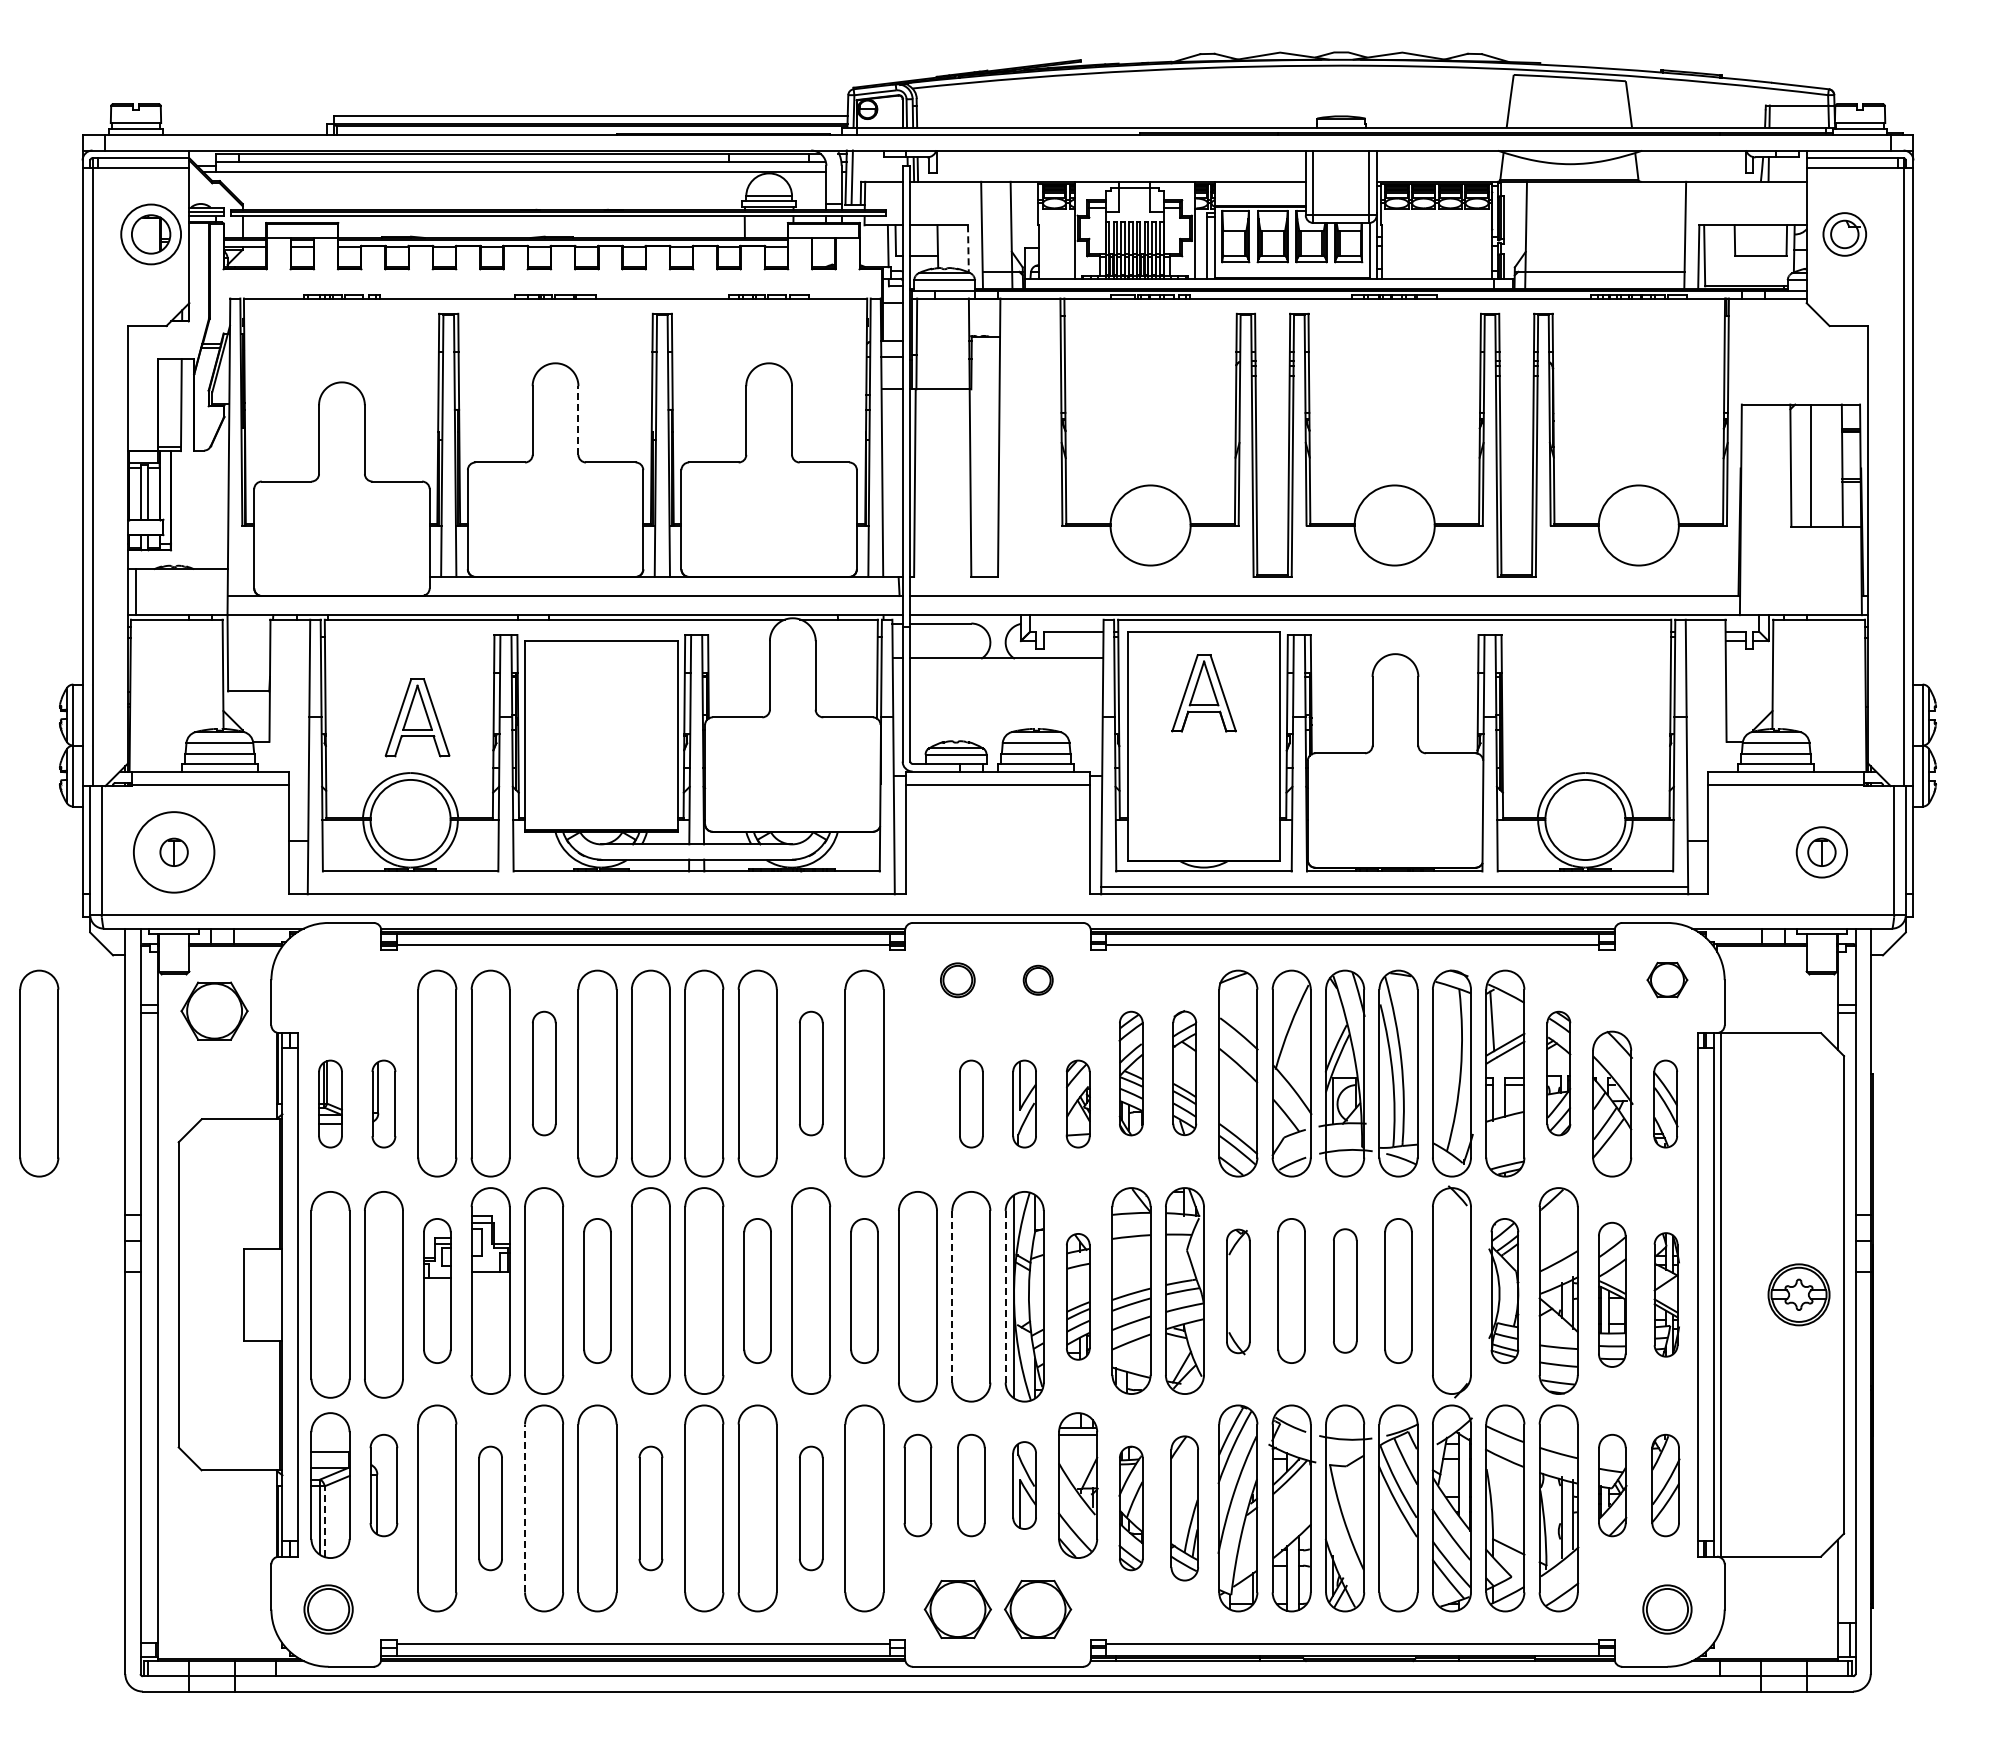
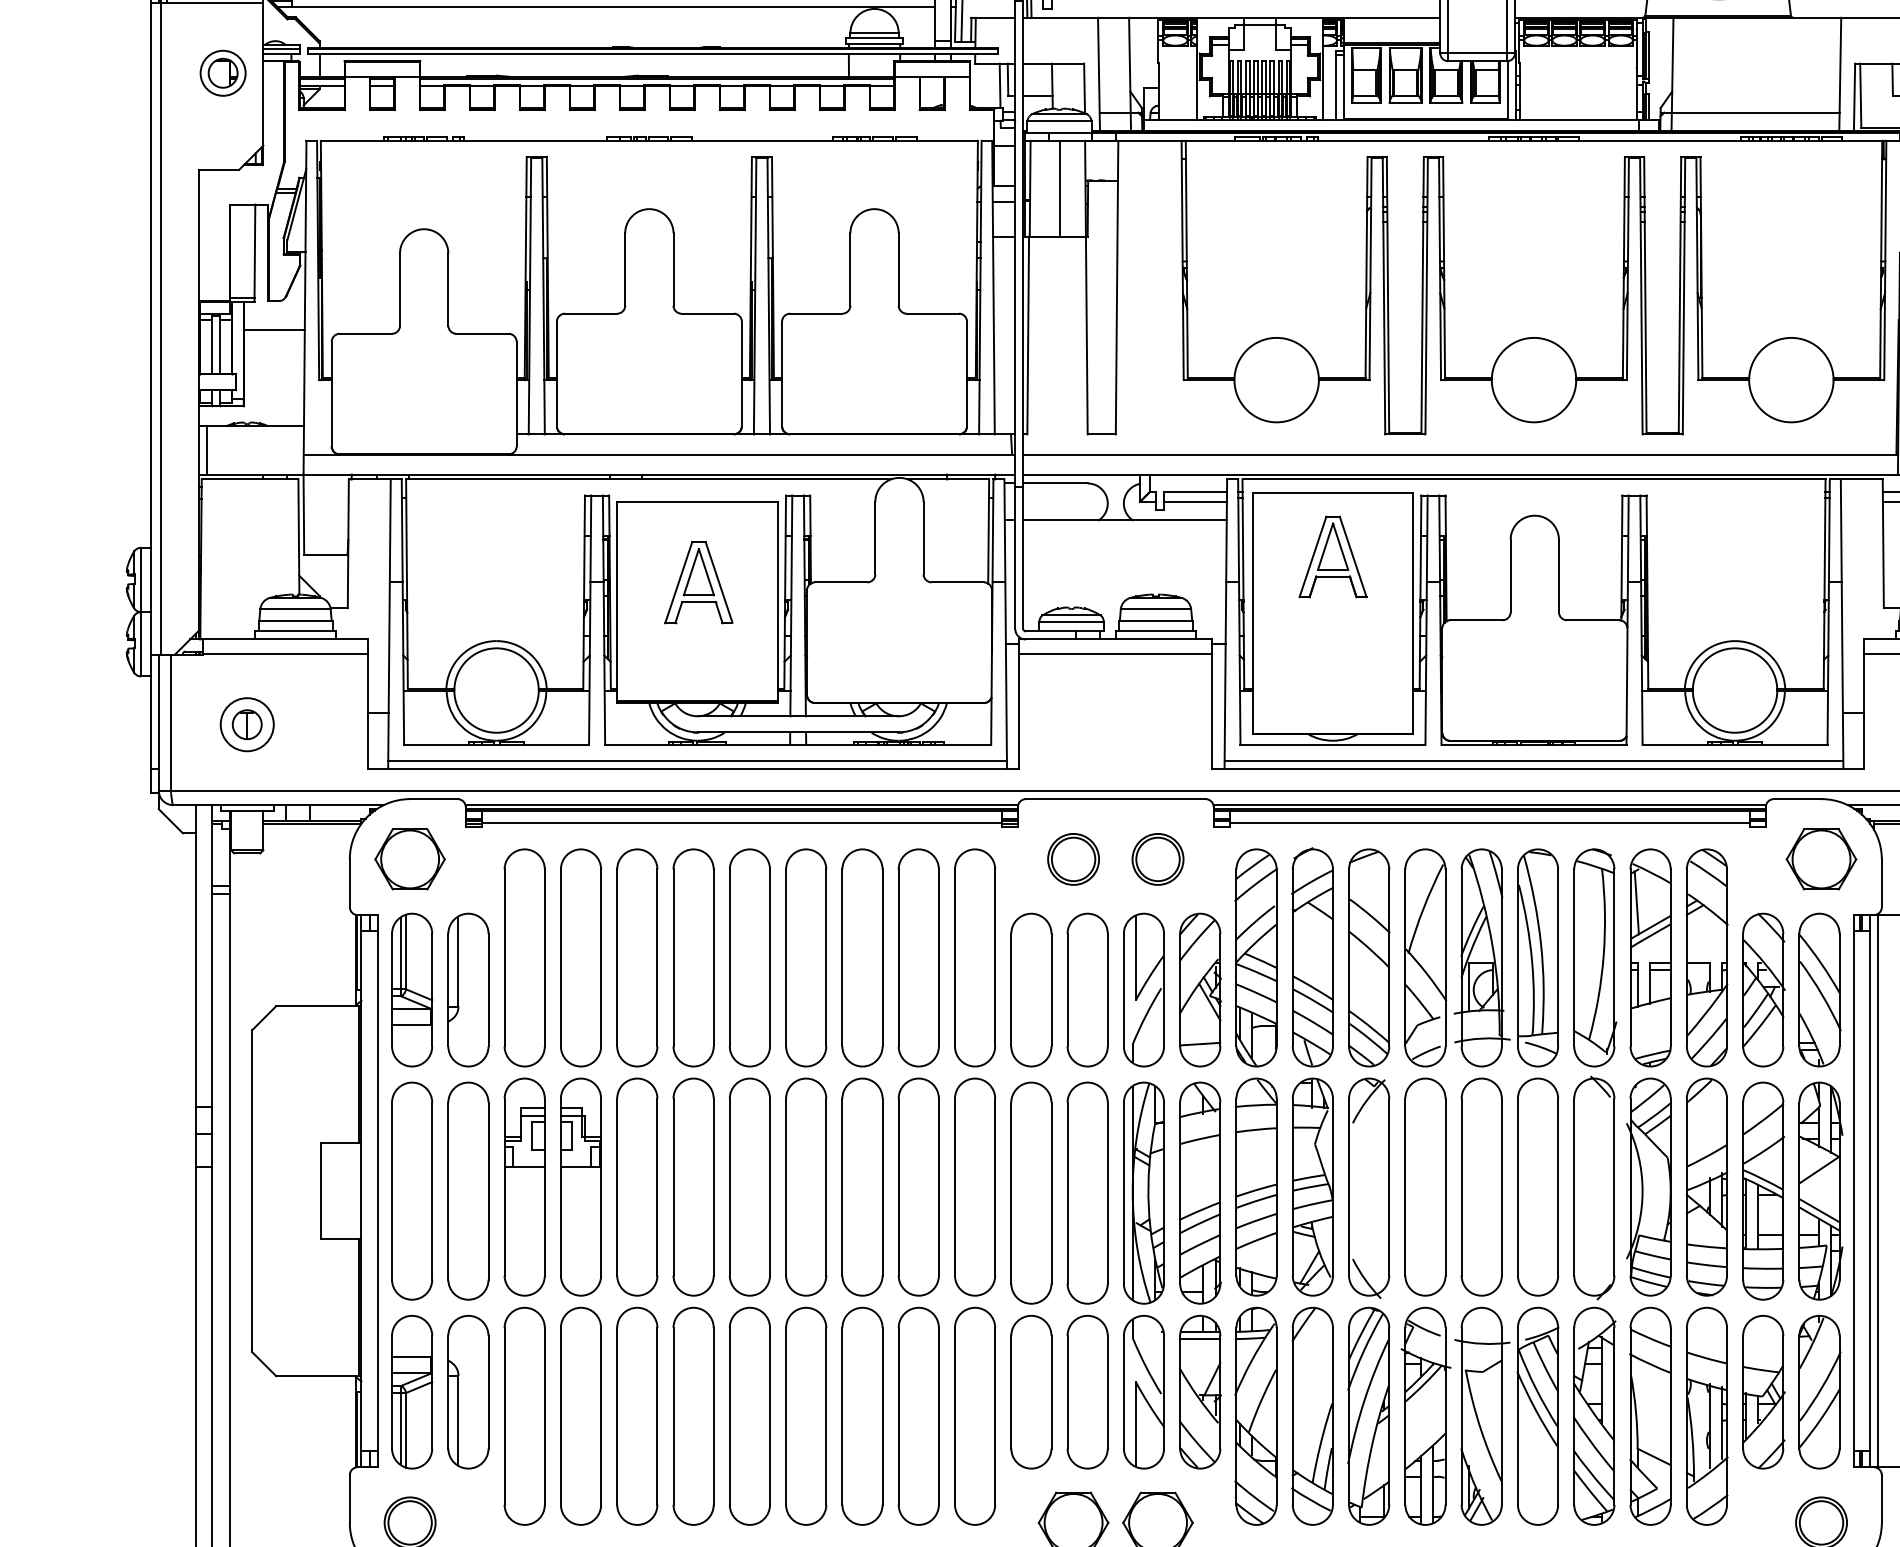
part: (151, 234) -> (223, 73), size x0.71
line: (968, 248) -> (1084, 88), dashed -> solid
line: (944, 343) -> (1059, 188), added
line: (578, 420) -> (673, 269), dashed -> solid
line: (199, 477) -> (274, 329), added
line: (1073, 641) -> (1195, 502), added
part: (417, 717) -> (698, 582), moved
circle: (173, 852) -> (246, 724), size x0.62
line: (600, 886) -> (696, 760), added
part: (1667, 979) -> (1821, 858), size x1.67
part: (957, 980) -> (1073, 859), size x1.43
part: (1038, 980) -> (1158, 859), size x1.67
part: (214, 1010) -> (410, 858), moved
part: (1184, 1072) -> (1312, 956), size x1.67
part: (39, 1073) -> (105, 957), removed
part: (544, 1073) -> (637, 957), size x1.67
part: (811, 1073) -> (919, 957), size x1.67
part: (1130, 1073) -> (1255, 957), size x1.67
part: (1558, 1073) -> (1706, 957), size x1.67
part: (330, 1103) -> (412, 989), size x1.67
part: (383, 1103) -> (467, 989), size x1.67
part: (917, 1103) -> (1030, 989), added
part: (971, 1103) -> (1087, 989), size x1.67
part: (1024, 1103) -> (1143, 989), size x1.67
part: (1078, 1103) -> (1200, 989), size x1.67
part: (1665, 1103) -> (1819, 989), size x1.67
part: (437, 1290) -> (524, 1186), size x1.43
part: (597, 1290) -> (693, 1186), size x1.43
part: (757, 1290) -> (862, 1186), size x1.43
part: (864, 1290) -> (975, 1186), size x1.43
part: (1291, 1290) -> (1425, 1186), size x1.43
part: (1345, 1290) -> (1482, 1186), size x1.67
part: (1398, 1290) -> (1538, 1186), size x1.43
part: (1503, 1290) -> (1648, 1186), size x1.43
part: (1238, 1291) -> (1369, 1187), size x1.67
part: (1612, 1294) -> (1763, 1190), size x1.43
part: (1666, 1294) -> (1820, 1190), size x1.67
line: (952, 1296) -> (1067, 1192), dashed -> solid
line: (1005, 1296) -> (1123, 1192), dashed -> solid
part: (1078, 1296) -> (1200, 1192), size x1.67
part: (383, 1485) -> (467, 1392), size x1.43
part: (917, 1485) -> (1030, 1392), size x1.43
part: (971, 1485) -> (1087, 1392), size x1.43
part: (1024, 1485) -> (1143, 1392), size x1.67
part: (1612, 1485) -> (1763, 1392), size x1.43
part: (1665, 1485) -> (1819, 1392), size x1.43
part: (490, 1508) -> (580, 1416), size x1.67
line: (525, 1508) -> (617, 1416), dashed -> solid
part: (650, 1508) -> (749, 1416), size x1.67
part: (811, 1508) -> (919, 1416), size x1.67
part: (1130, 1508) -> (1255, 1416), size x1.67
part: (1184, 1508) -> (1312, 1416), size x1.43
line: (324, 1521) -> (405, 1430), dashed -> solid

